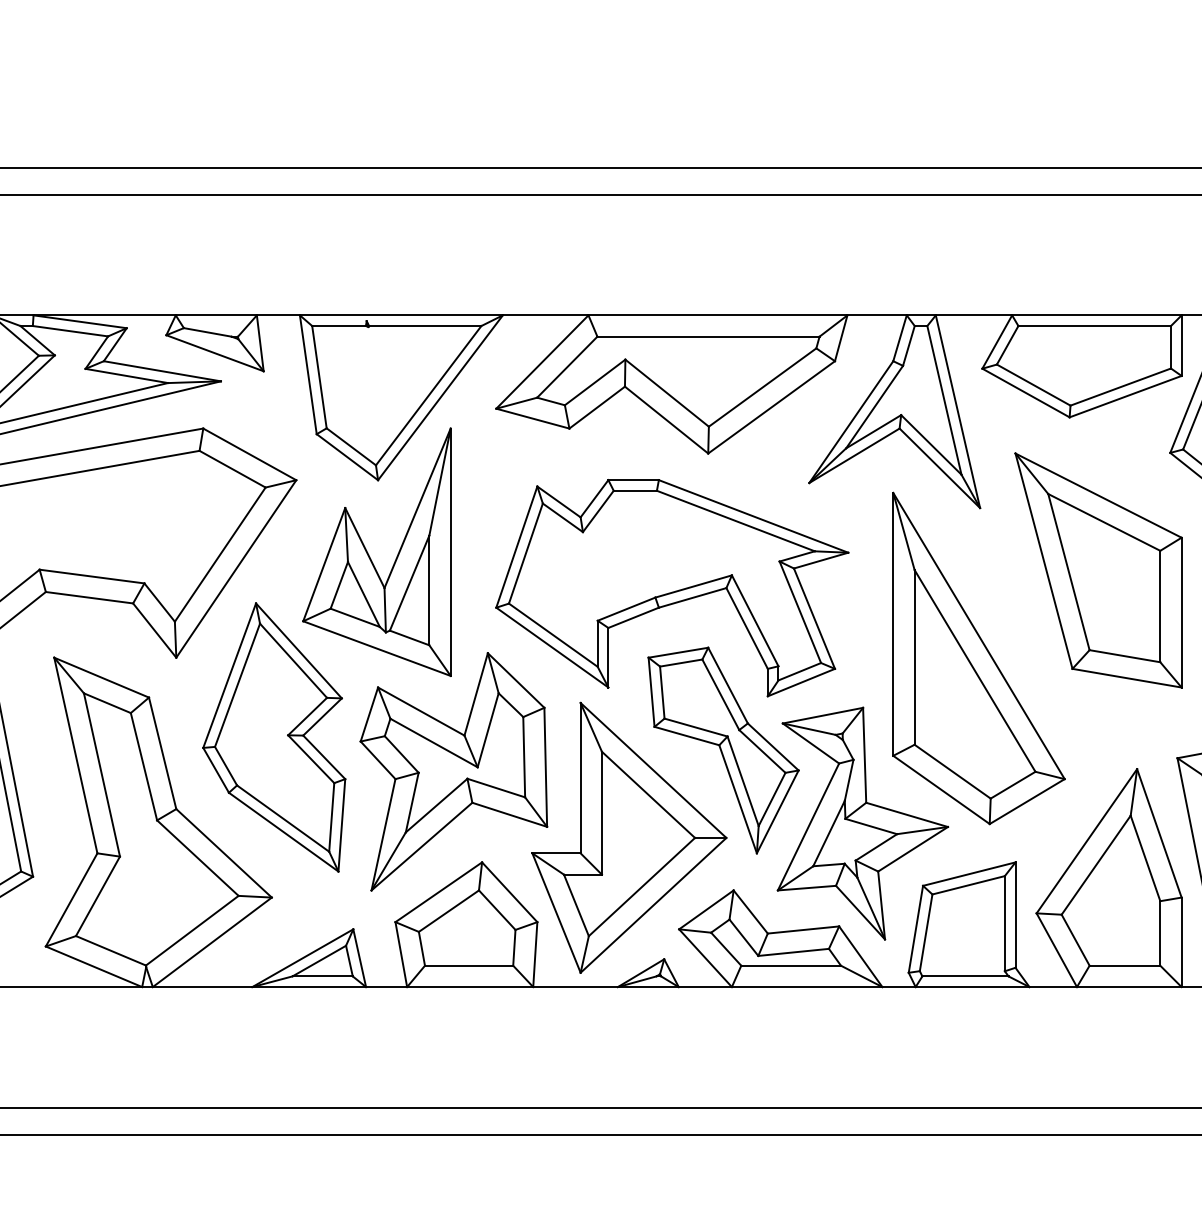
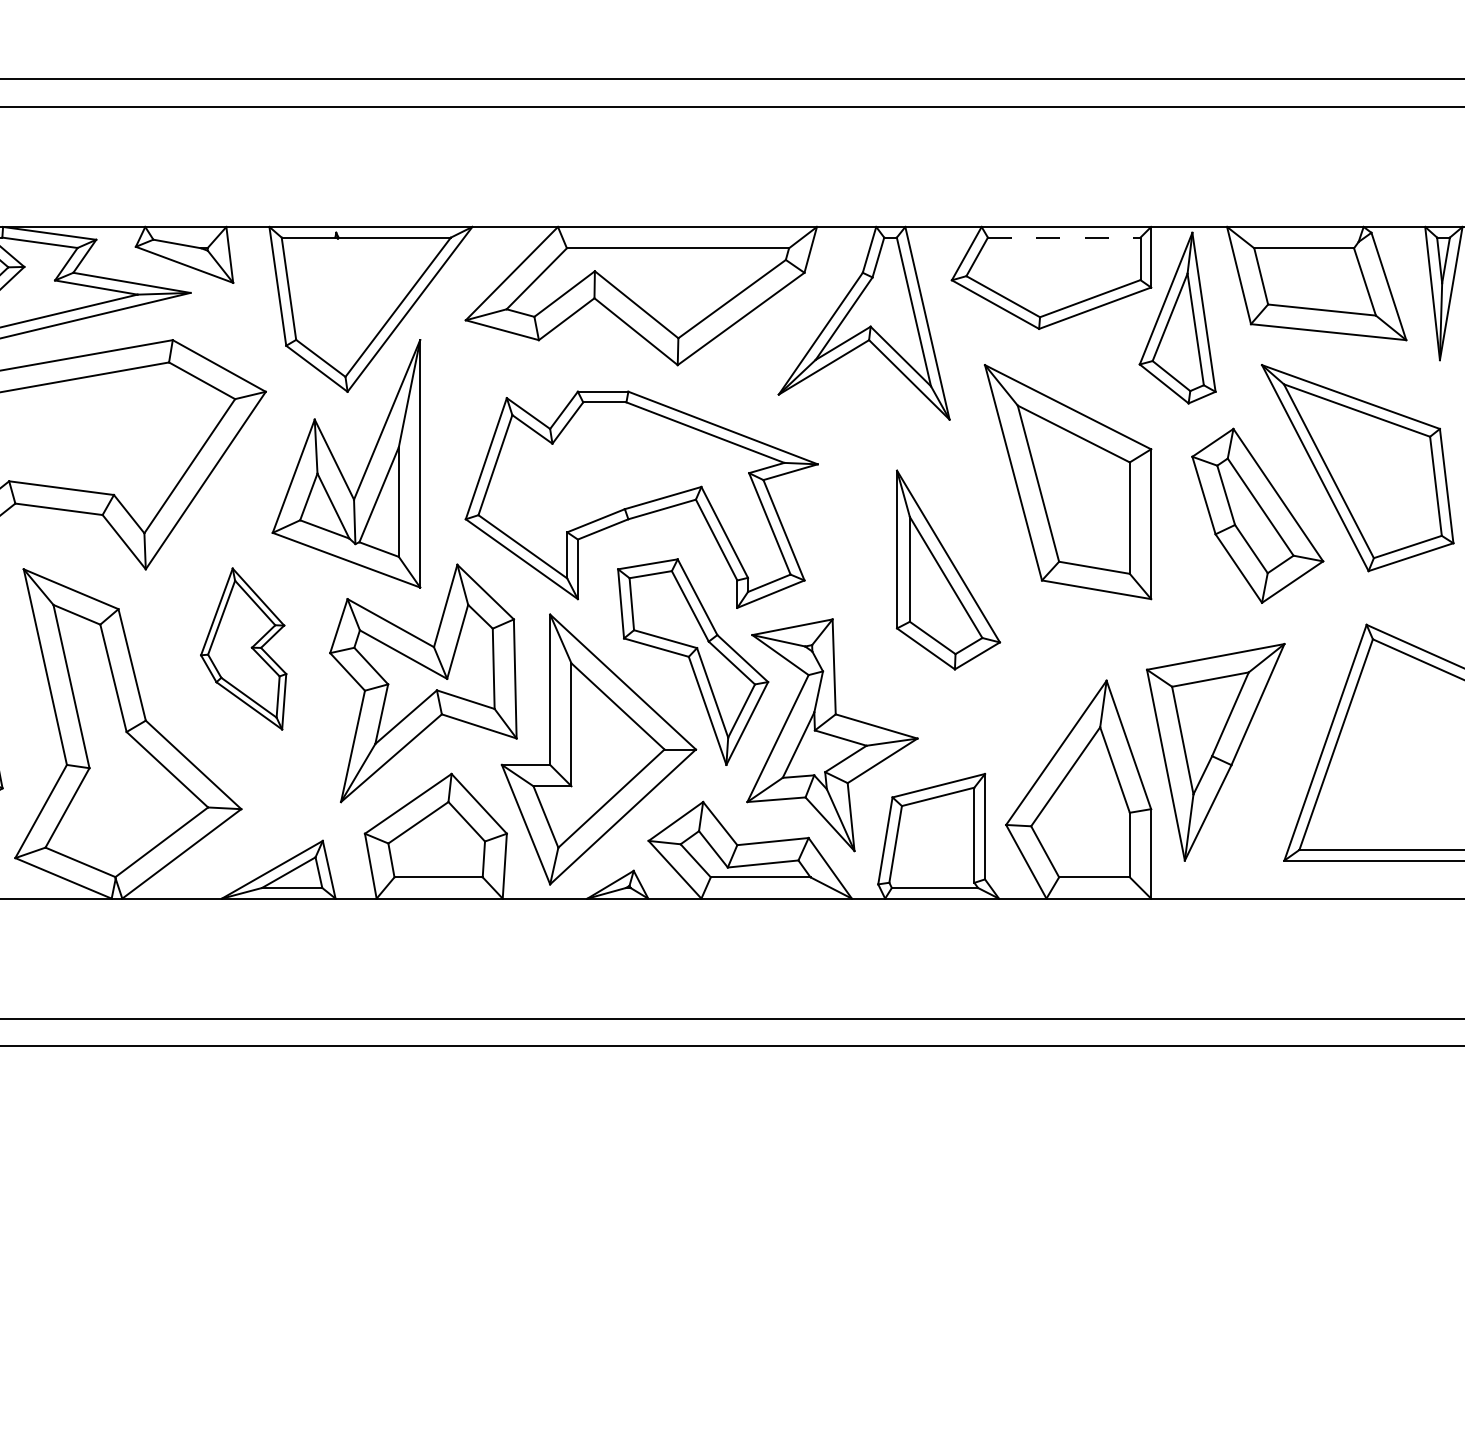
line: (1094, 325) -> (1064, 237), solid -> dashed
part: (978, 657) -> (948, 569), size x0.6
part: (273, 736) -> (243, 648), size x0.6

